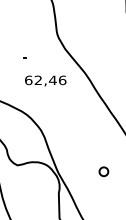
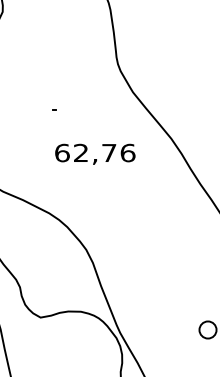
text: (52, 79) -> (108, 151), 62,46 -> 62,76

